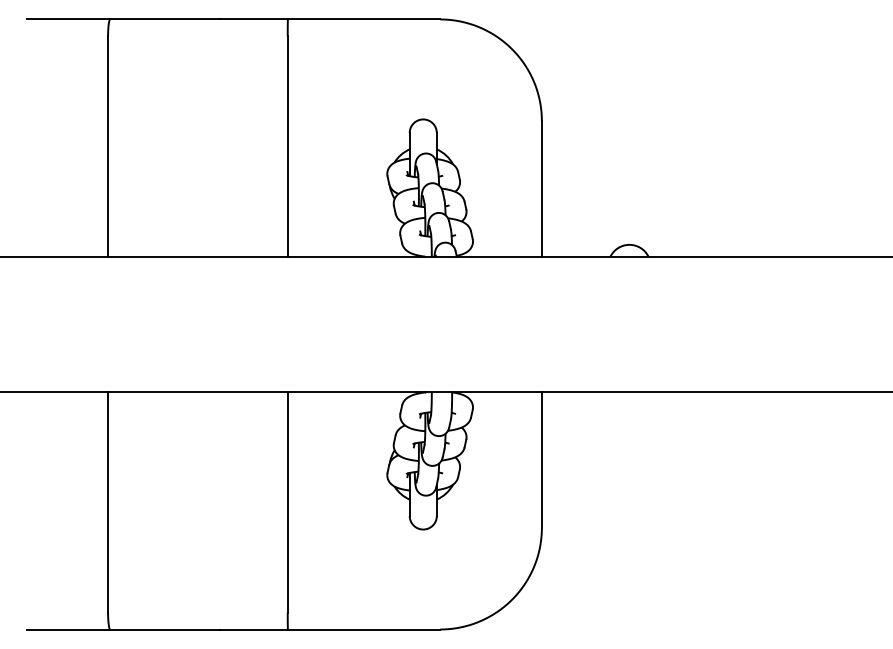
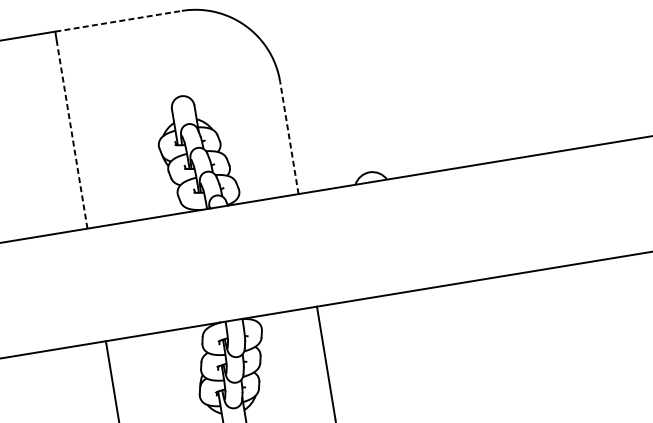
line: (364, 19) -> (118, 21), solid -> dashed
line: (287, 146) -> (72, 137), solid -> dashed
line: (541, 188) -> (288, 137), solid -> dashed

